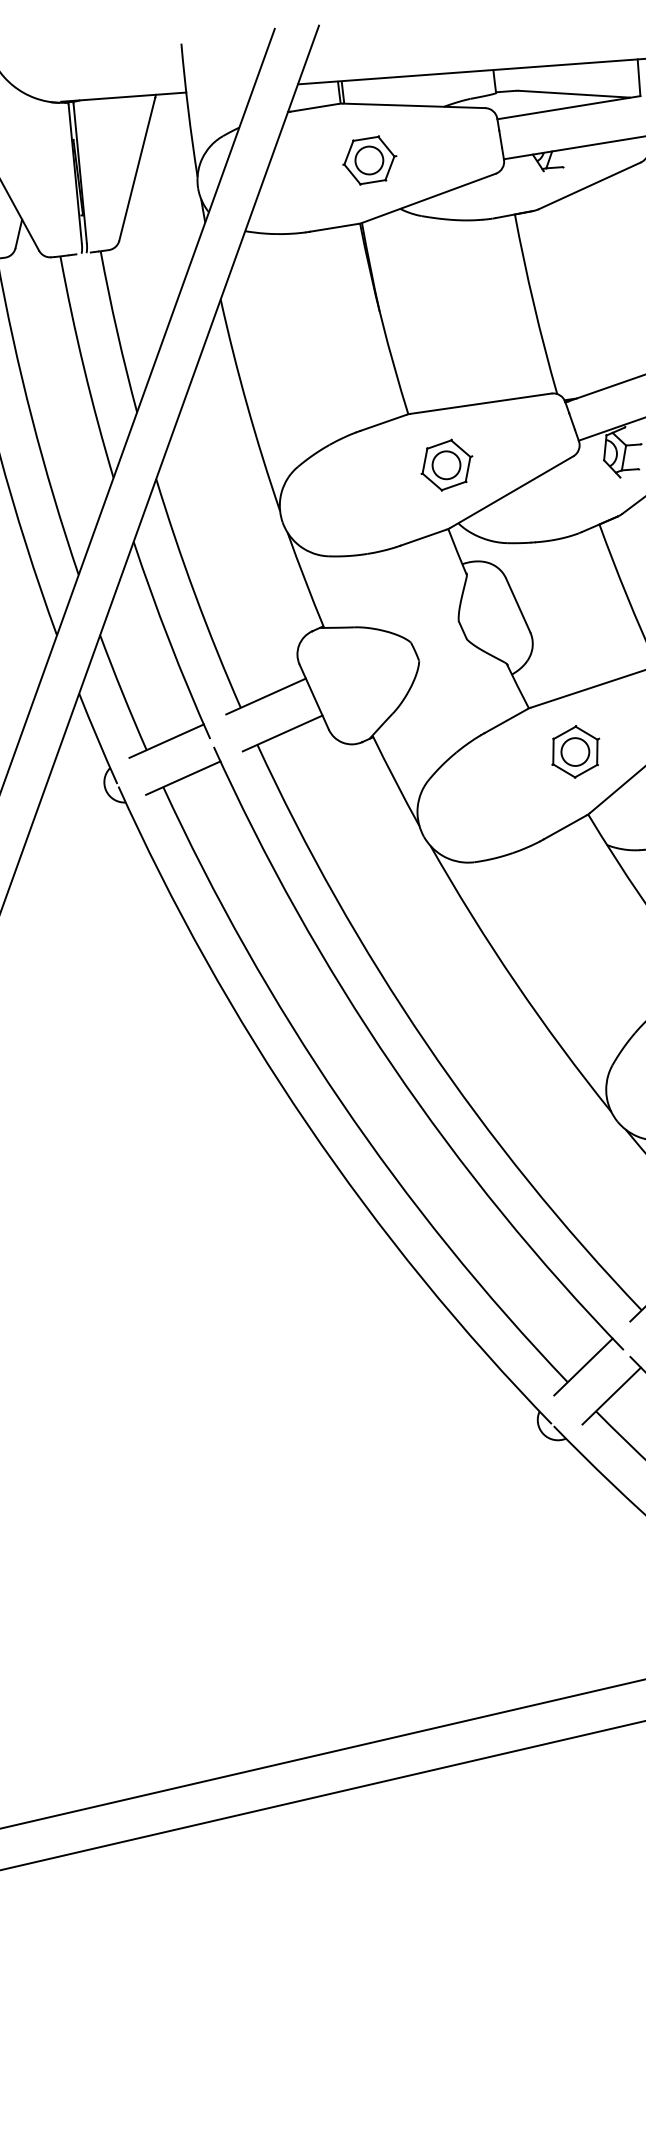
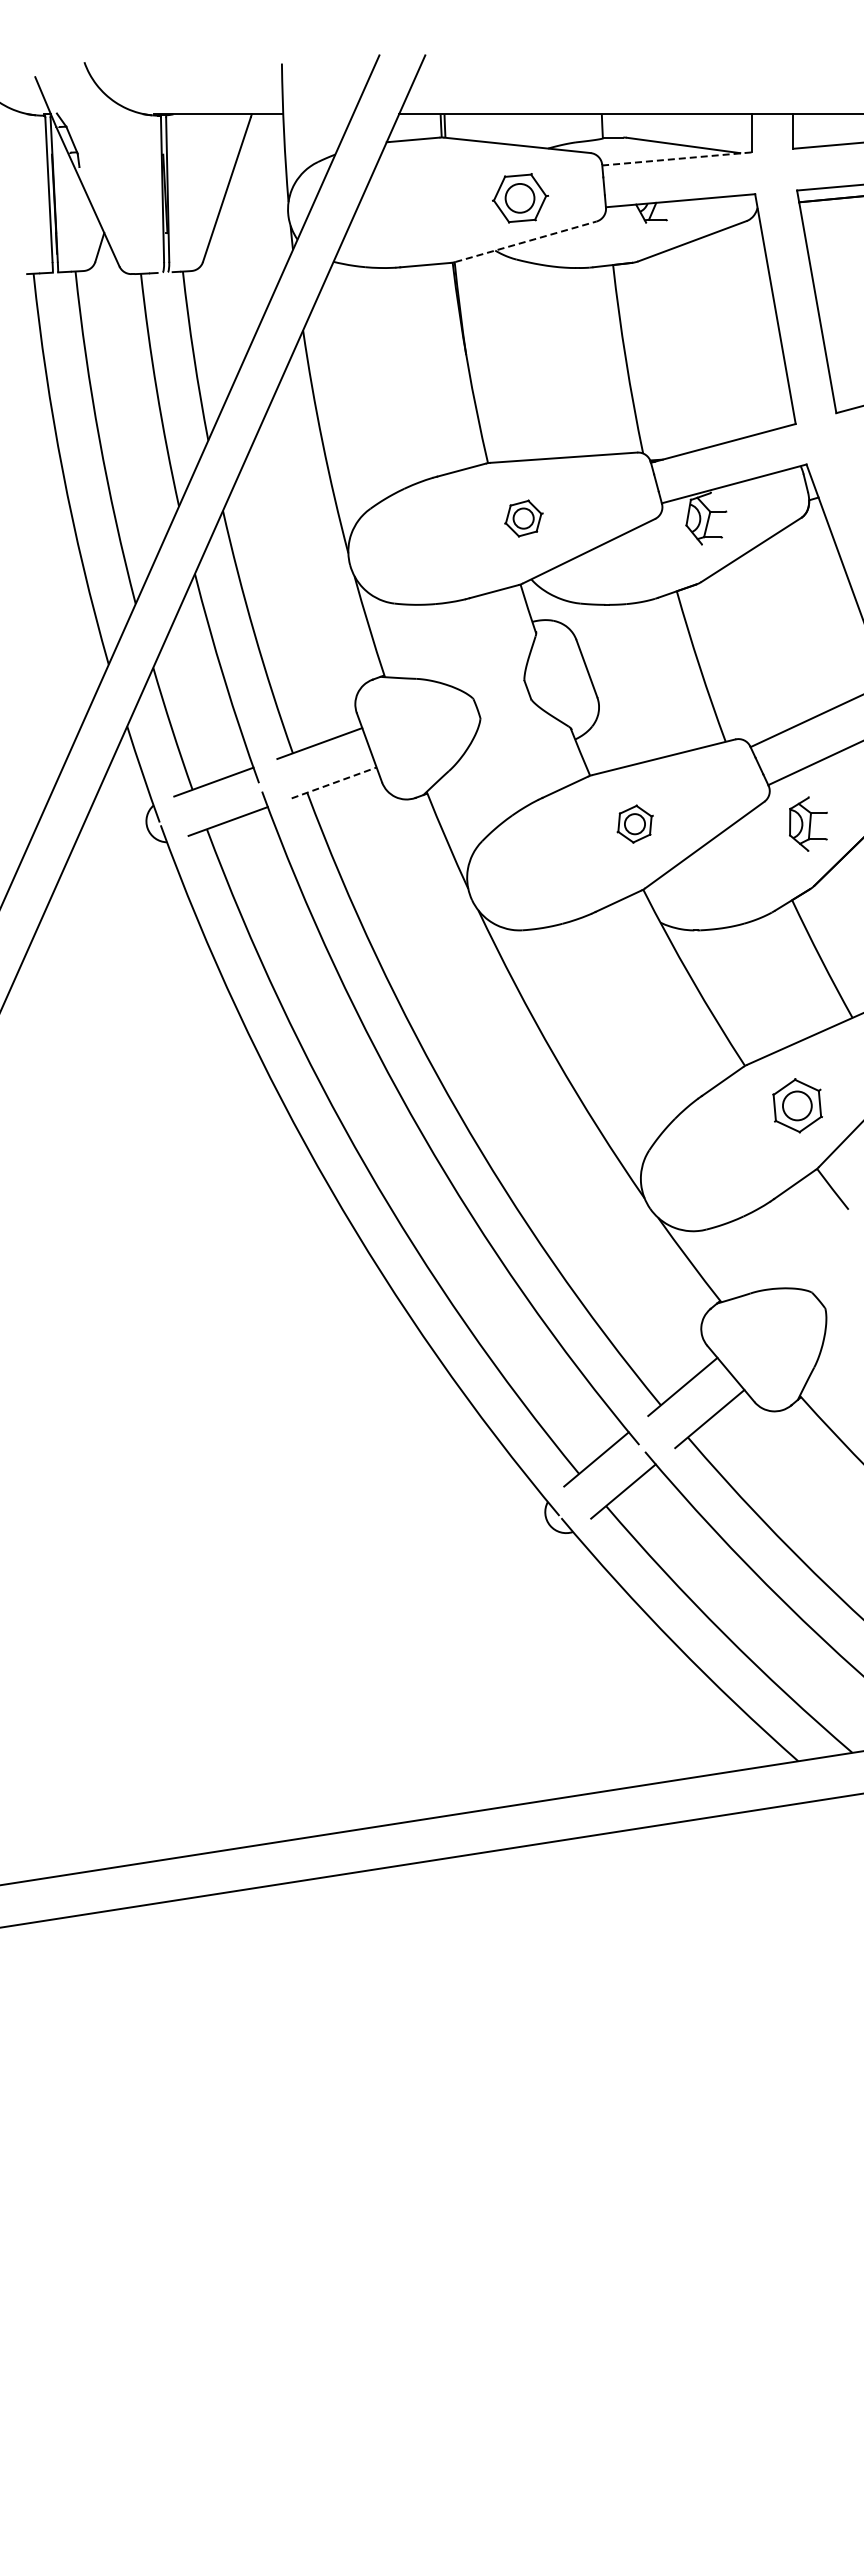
line: (568, 107) -> (676, 158), solid -> dashed
part: (369, 160) -> (520, 198), moved
line: (429, 197) -> (526, 241), solid -> dashed
part: (446, 465) -> (523, 518), size x0.7
line: (282, 733) -> (334, 782), solid -> dashed
part: (576, 751) -> (635, 823), size x0.7

